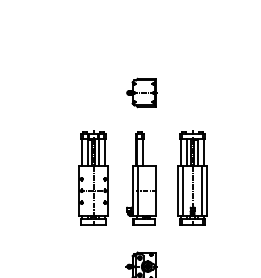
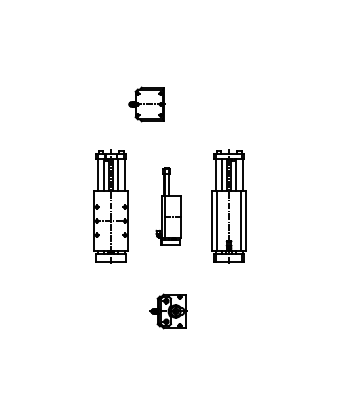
part: (141, 93) -> (146, 104), moved
part: (141, 178) -> (168, 206), size x0.7

